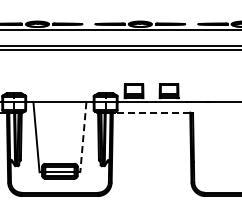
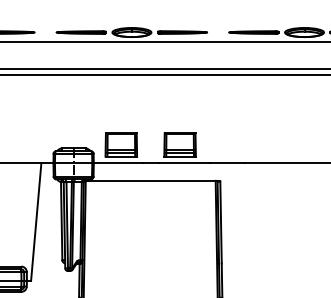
line: (151, 112) -> (150, 180), dashed -> solid
line: (83, 137) -> (36, 222), dashed -> solid

